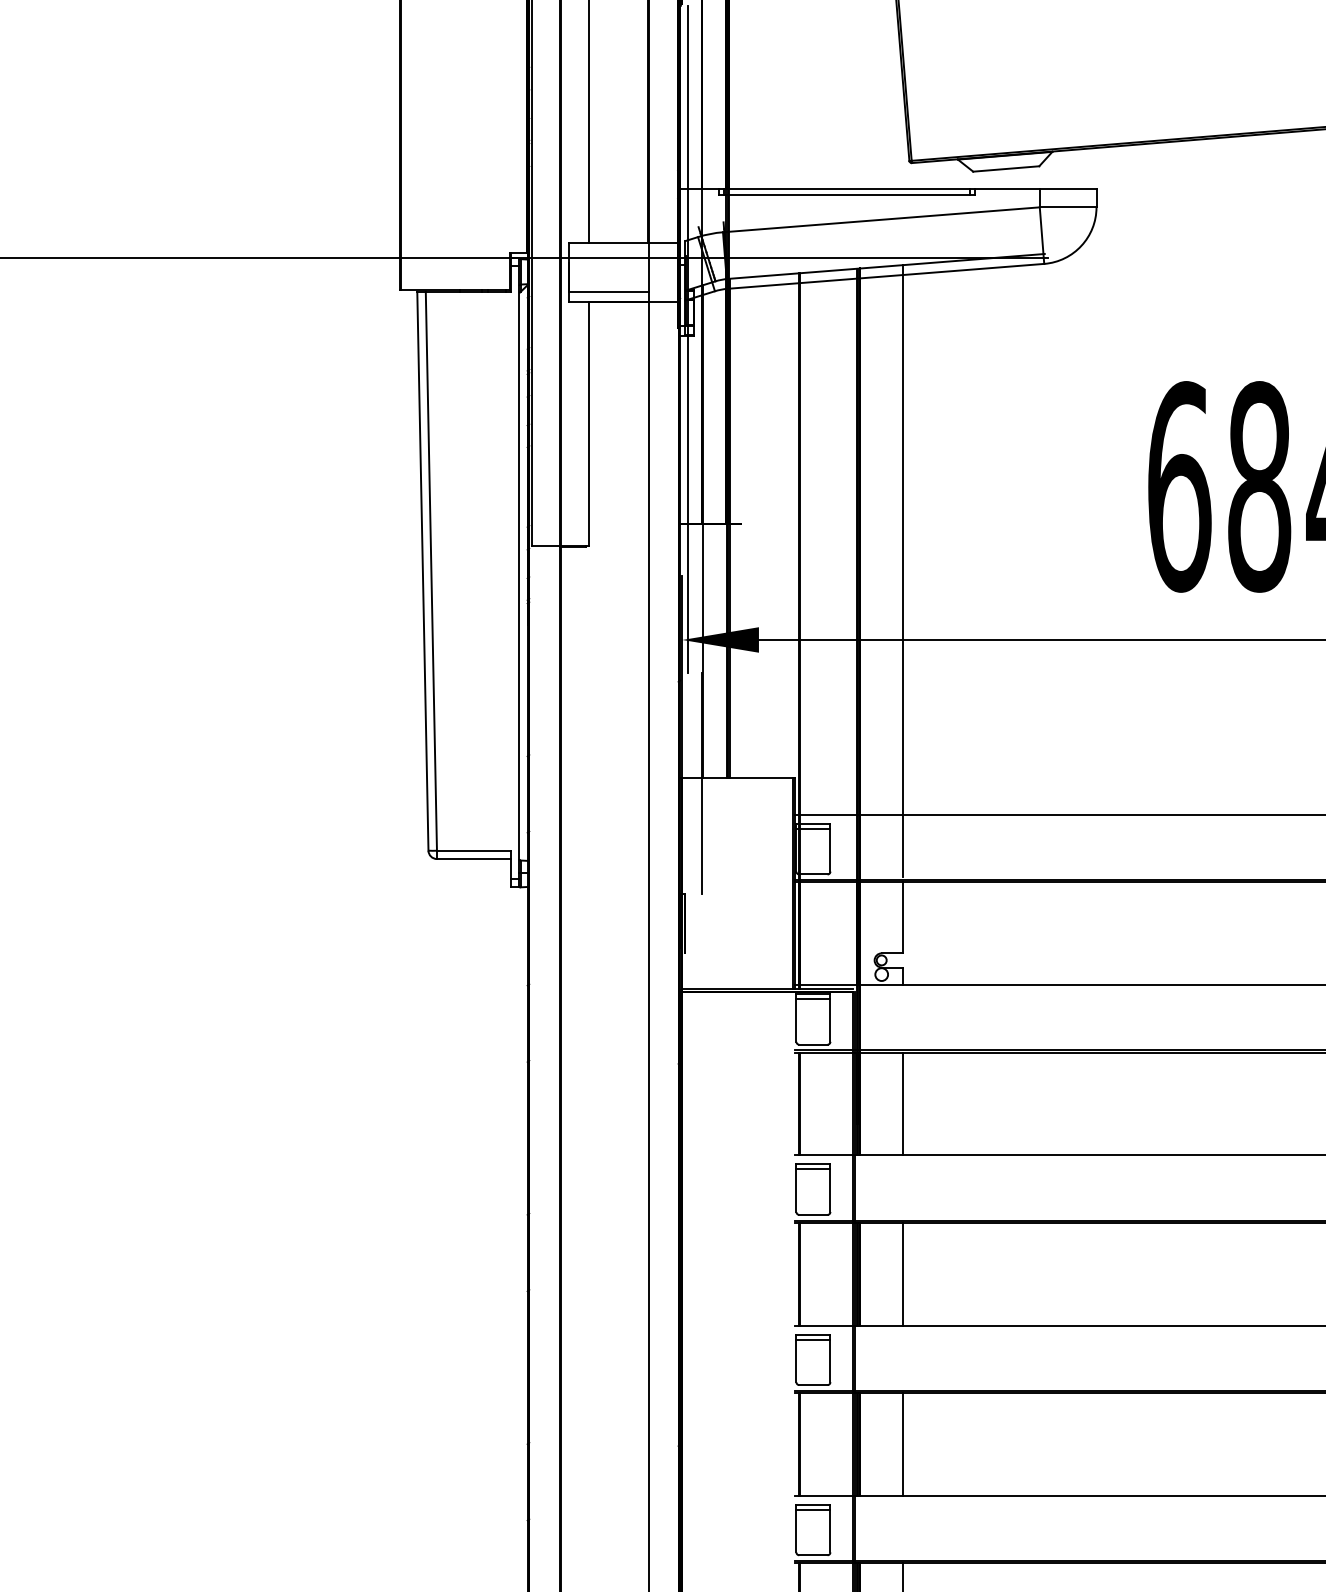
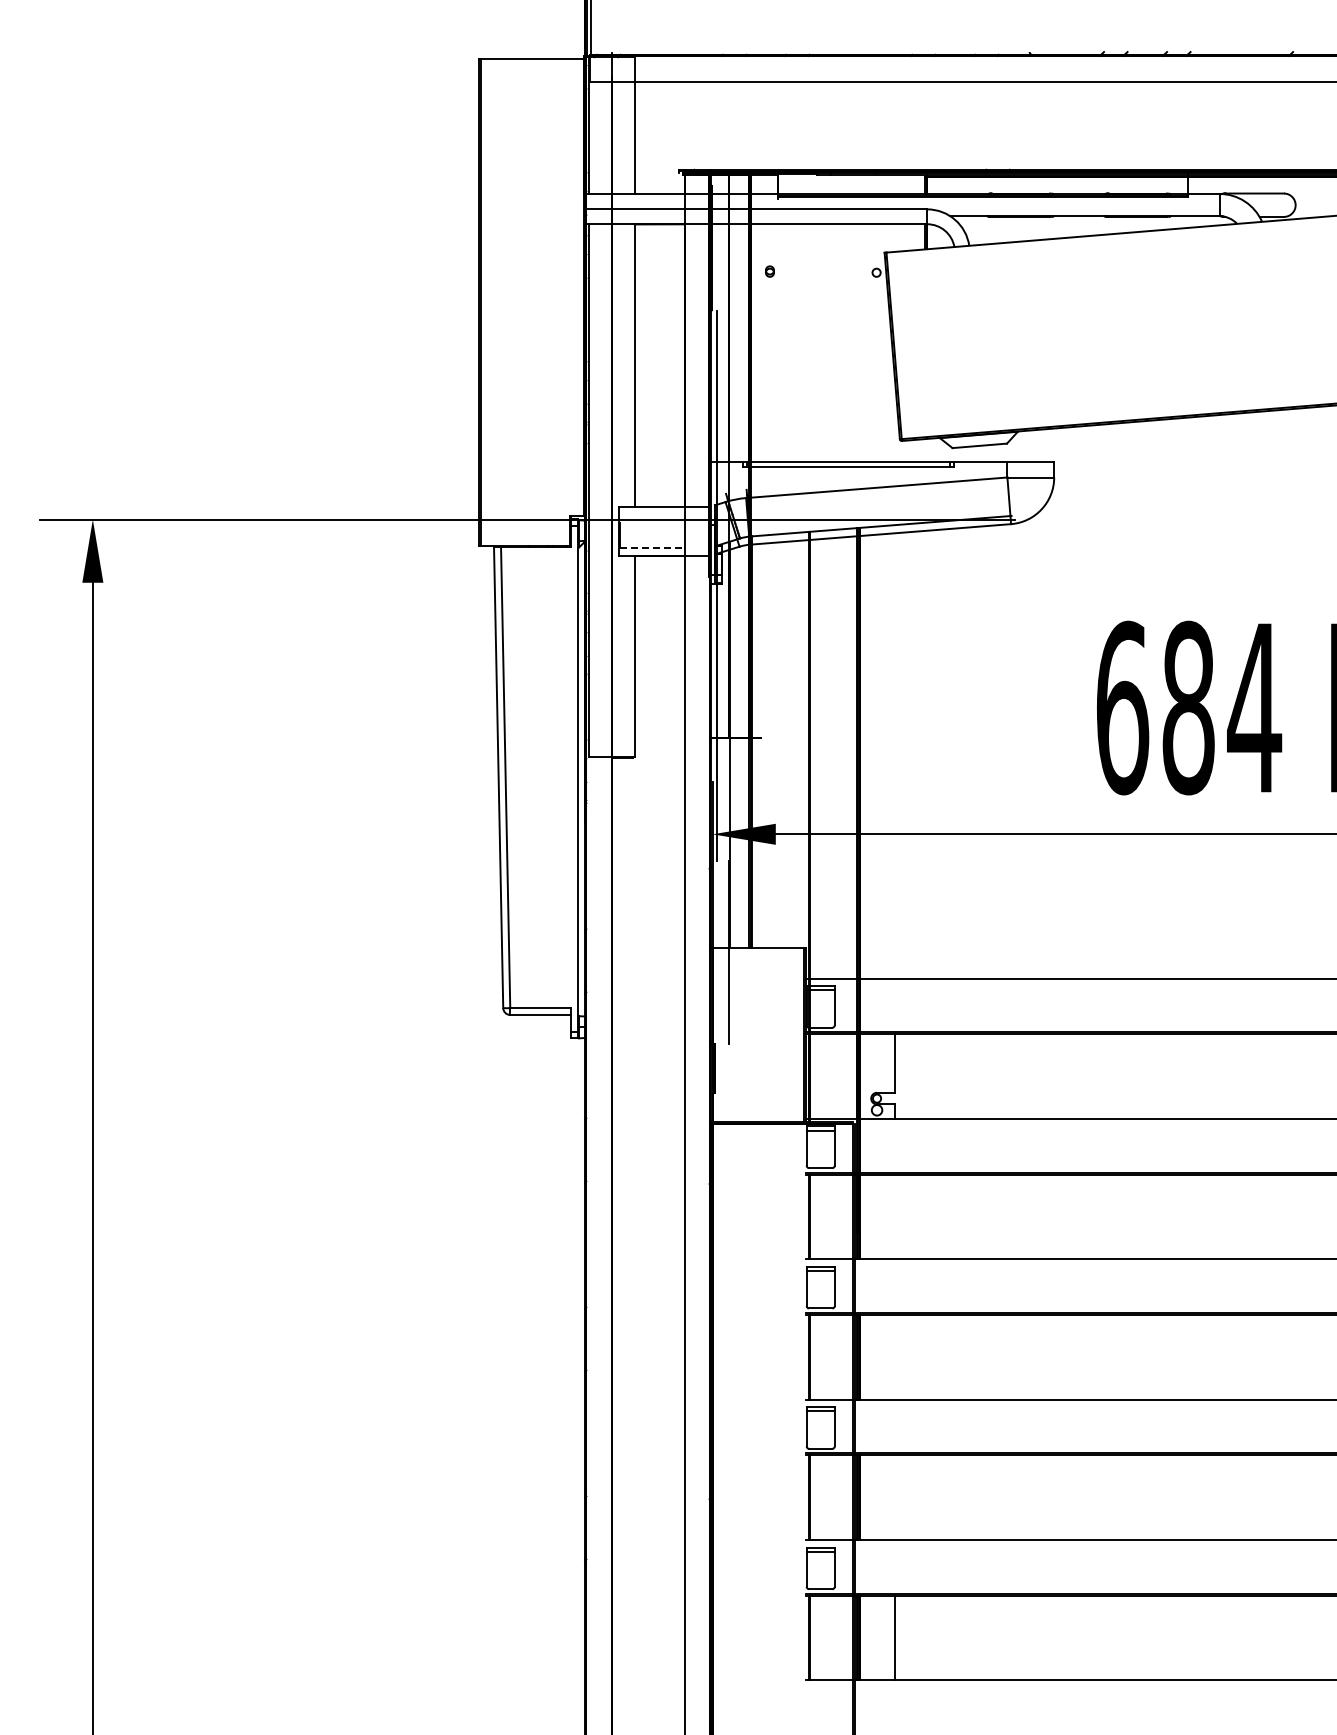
line: (609, 292) -> (652, 547), solid -> dashed
line: (902, 571) -> (894, 777), removed
line: (902, 1103) -> (894, 1216), removed
line: (902, 1274) -> (894, 1357), removed
line: (902, 1444) -> (894, 1497), removed

